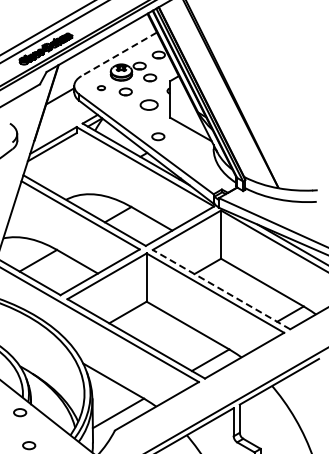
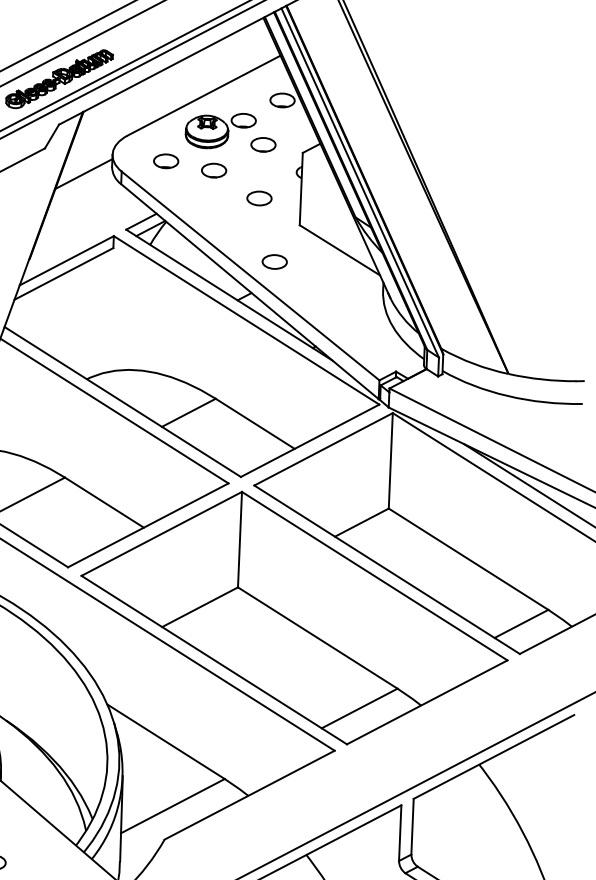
line: (119, 54) -> (204, 96), dashed -> solid
part: (101, 87) -> (166, 159), size x1.67
part: (149, 104) -> (259, 197), size x0.71
line: (221, 289) -> (387, 569), dashed -> solid

